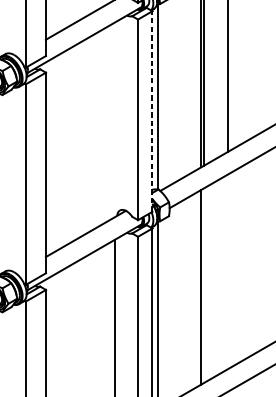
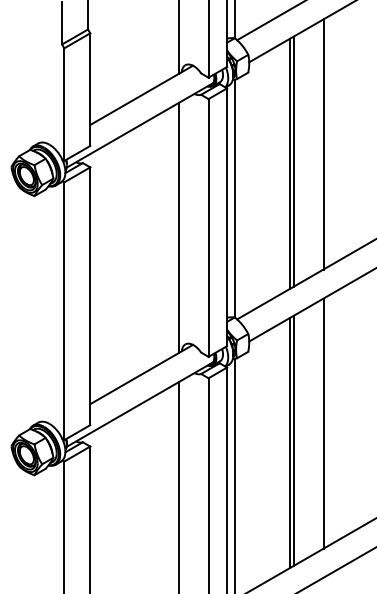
line: (152, 111) -> (227, 217), dashed -> solid
line: (114, 119) -> (178, 227), added
line: (227, 272) -> (323, 423), added
line: (204, 285) -> (293, 440), added

